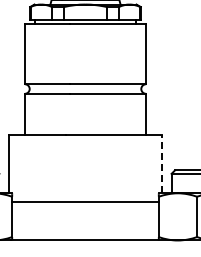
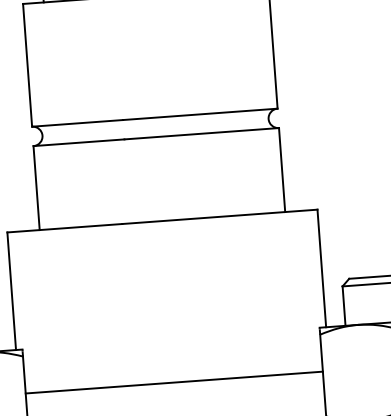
line: (162, 163) -> (322, 266), dashed -> solid
line: (85, 201) -> (174, 381), moved

